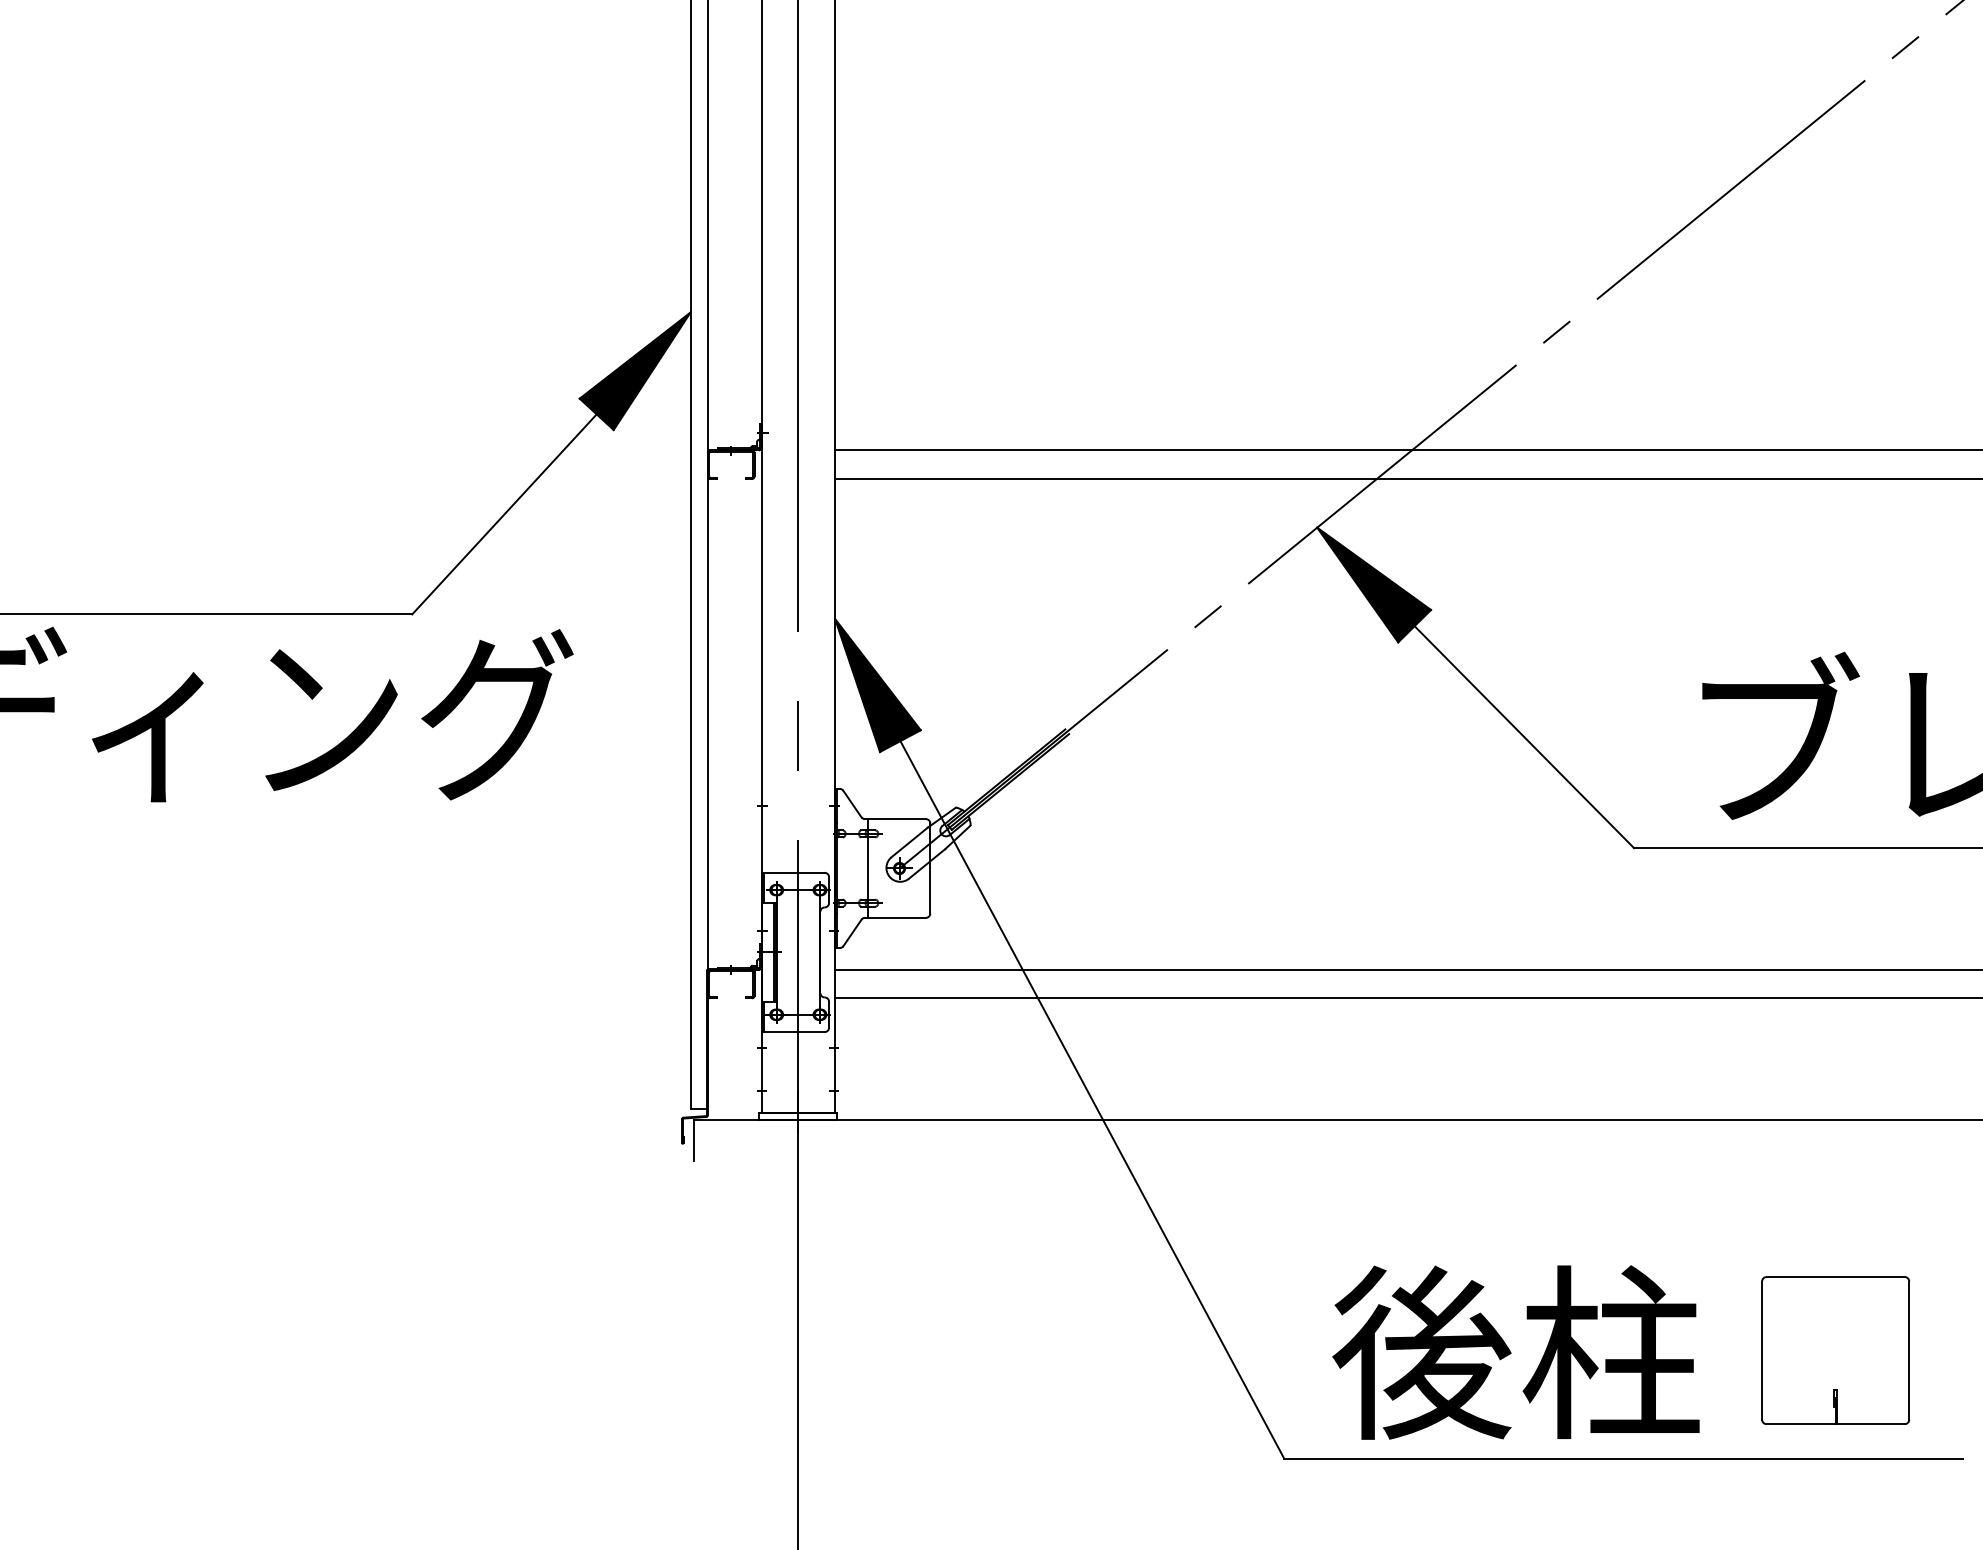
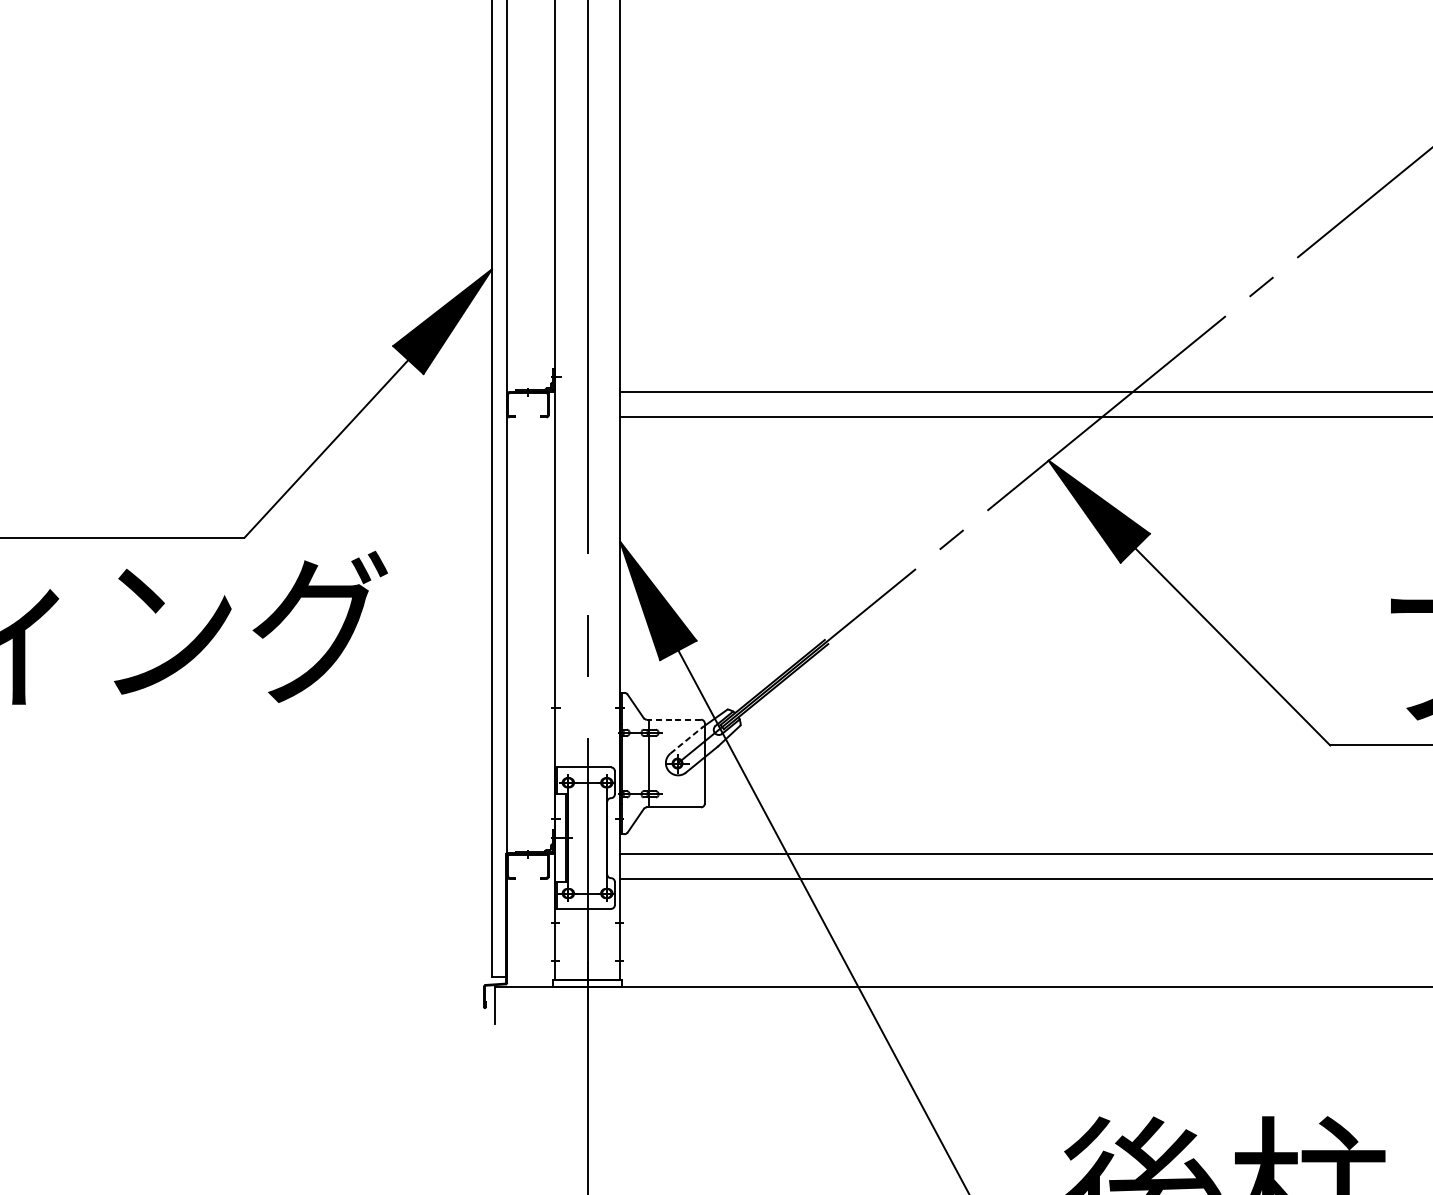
line: (895, 819) -> (673, 720), solid -> dashed
line: (910, 842) -> (687, 740), solid -> dashed

